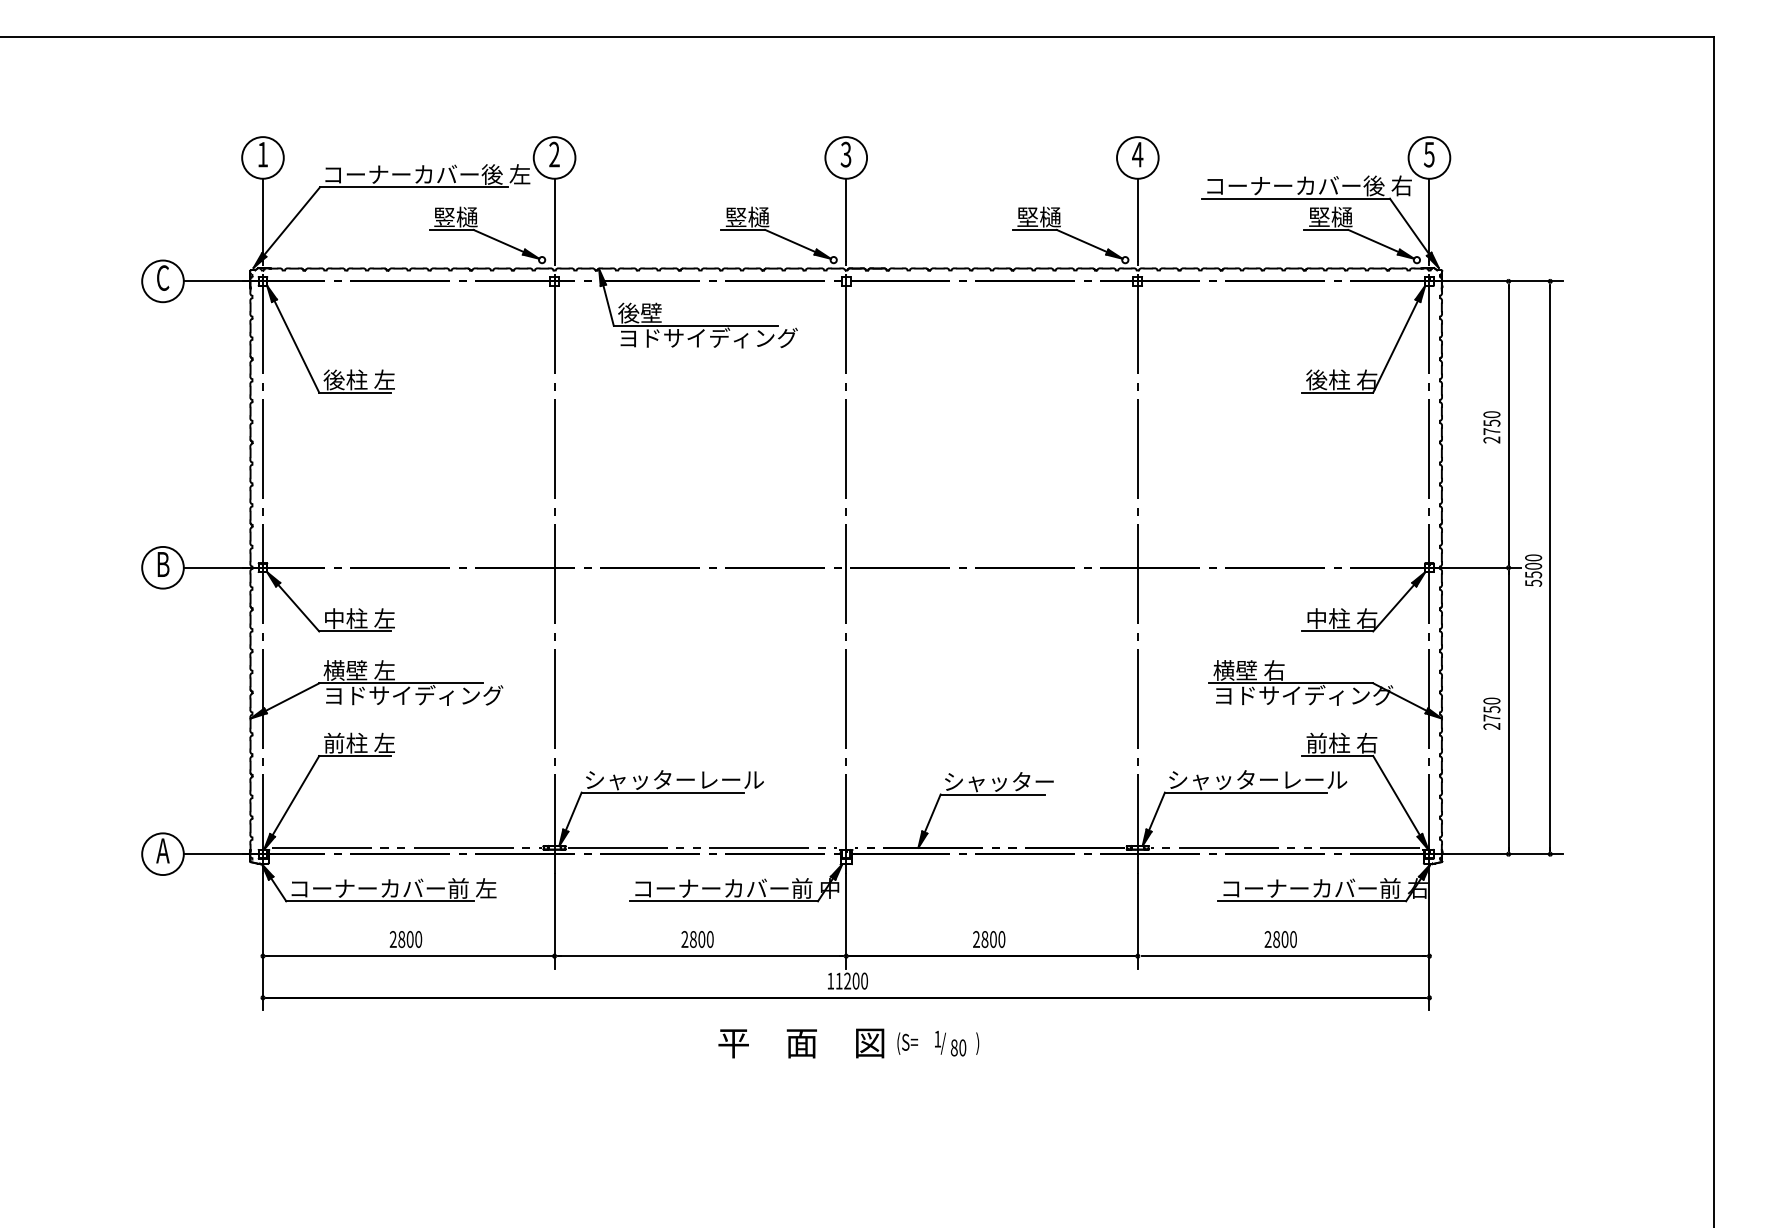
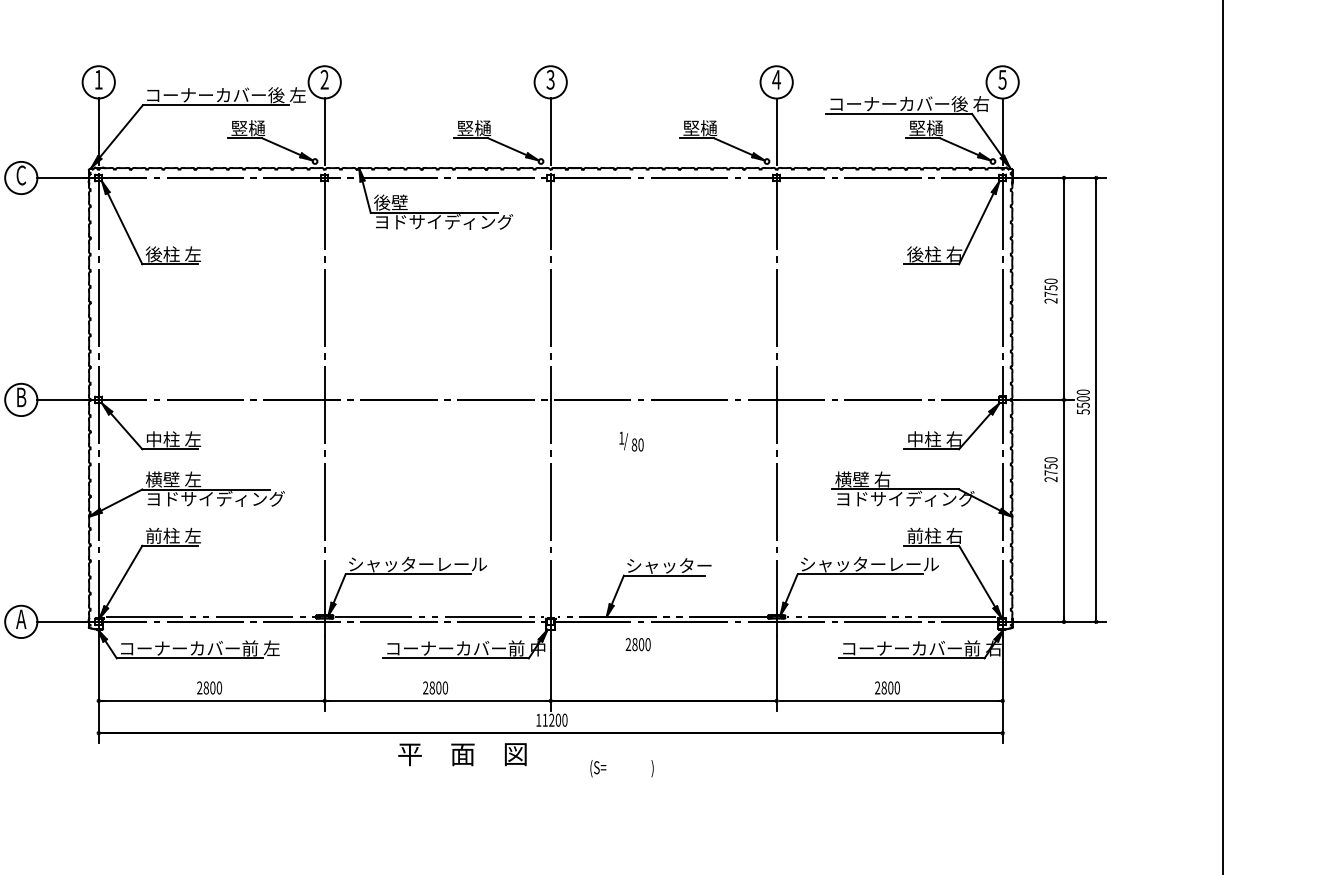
text: (1491, 713) -> (1050, 469), moved
text: (989, 939) -> (638, 644), moved
text: (801, 1043) -> (462, 754), moved
text: (950, 1043) -> (631, 441), moved

